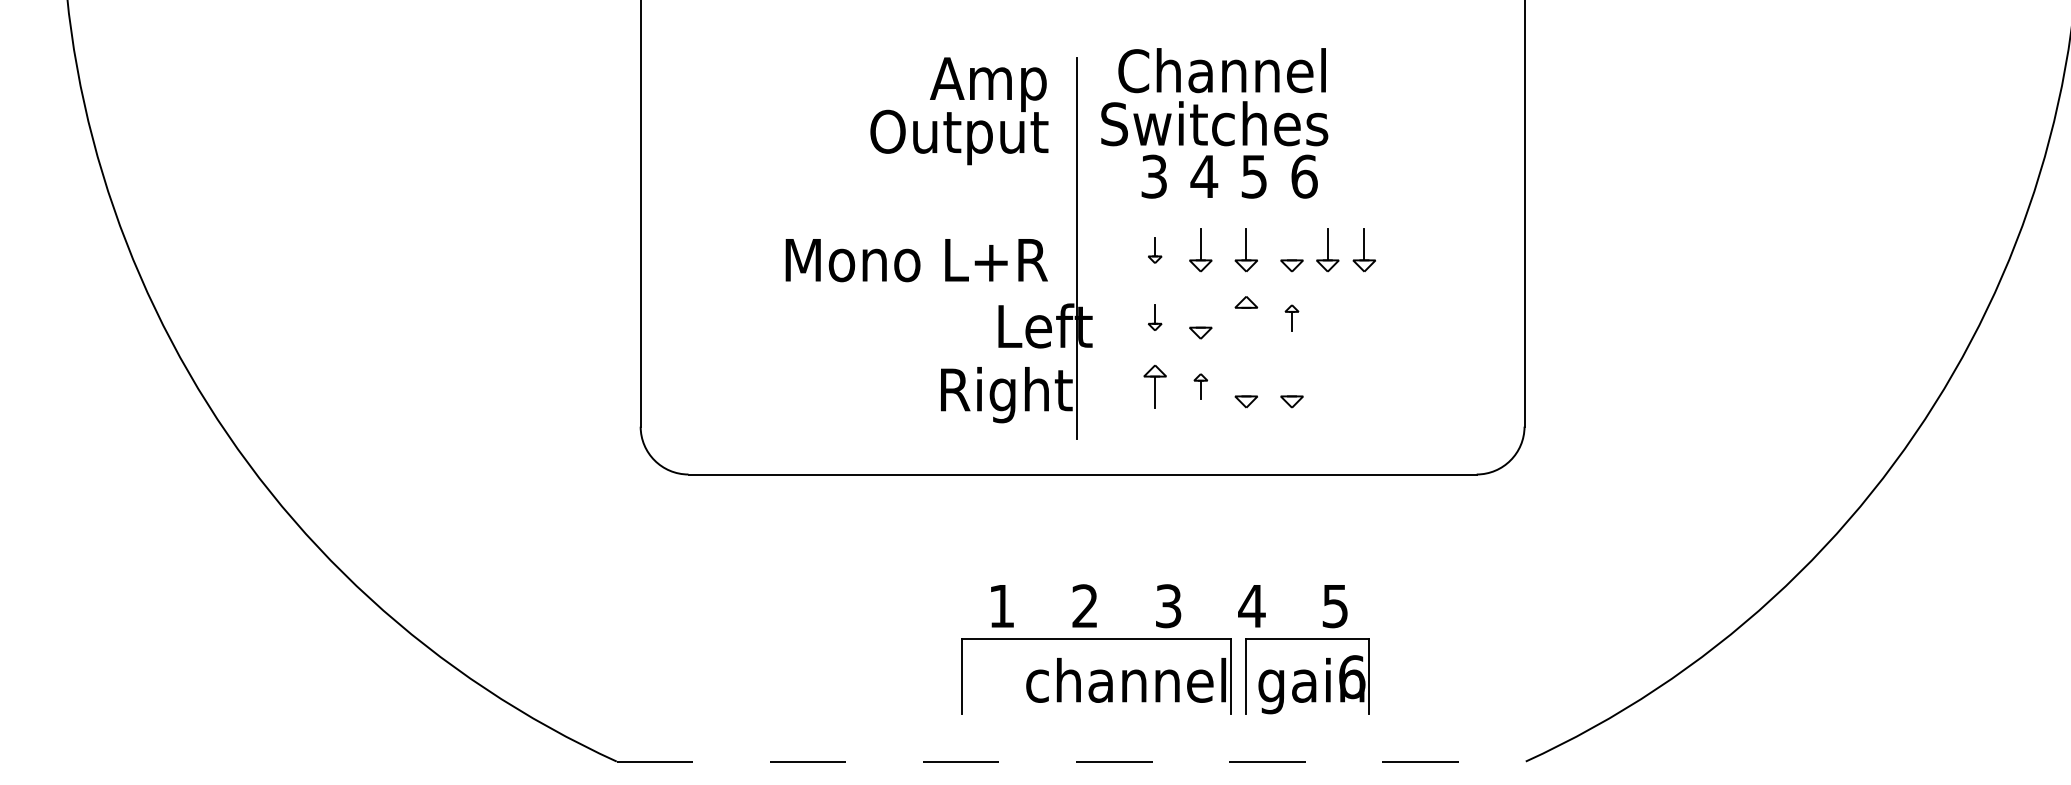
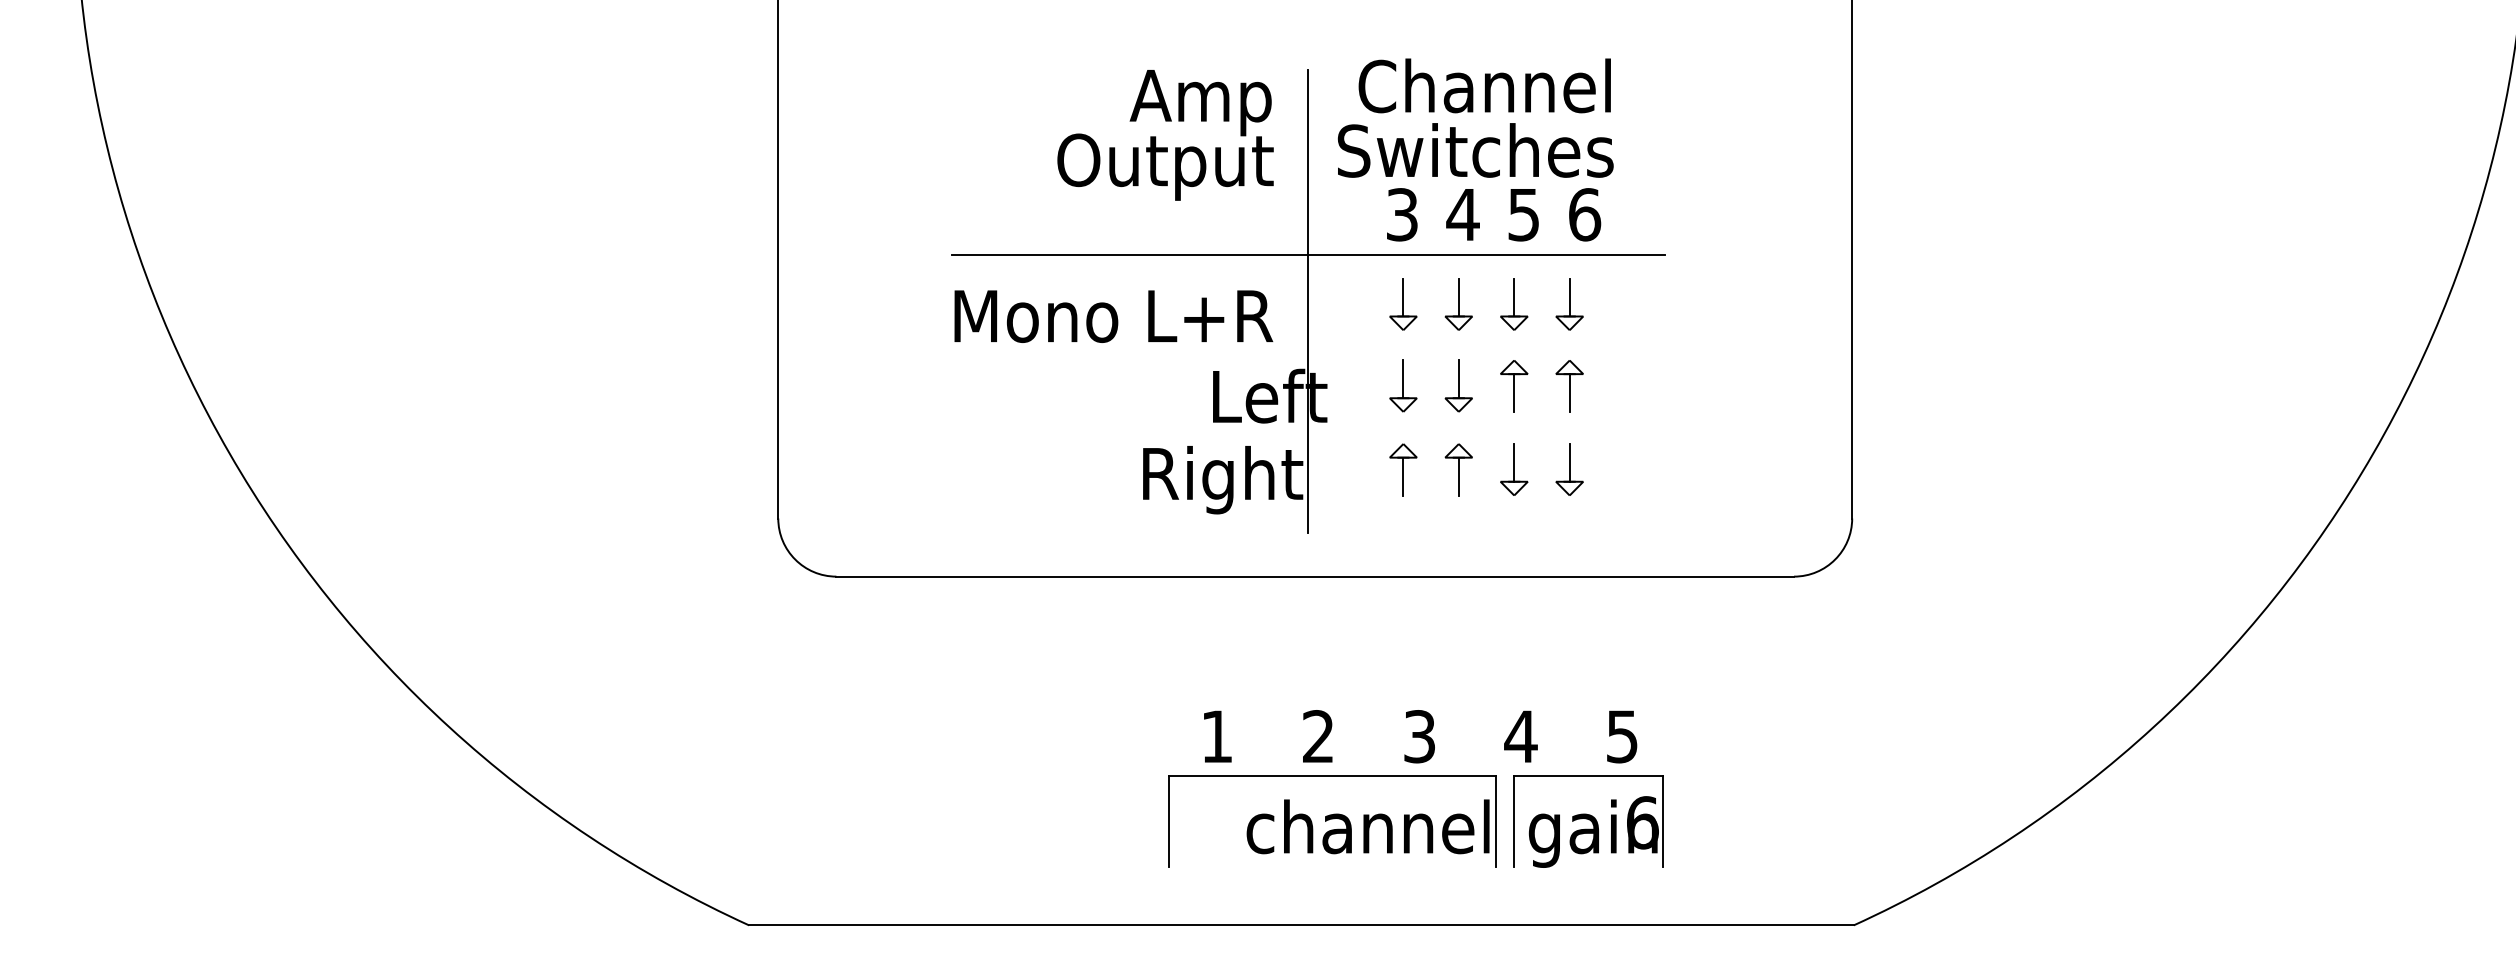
line: (1076, 210) -> (1307, 255), added
line: (1292, 244) -> (1570, 297), added
part: (1154, 250) -> (1402, 304), size x1.67
part: (1327, 250) -> (1612, 304), removed
part: (1363, 250) -> (1656, 304), removed
line: (1200, 311) -> (1458, 378), added
part: (1154, 317) -> (1402, 385), size x1.67
part: (1291, 317) -> (1569, 385), size x1.67
line: (1246, 322) -> (1514, 391), added
line: (1246, 380) -> (1514, 462), added
line: (1292, 380) -> (1570, 462), added
part: (1200, 386) -> (1458, 469), size x1.67
line: (1071, 761) -> (1301, 925), dashed -> solid

